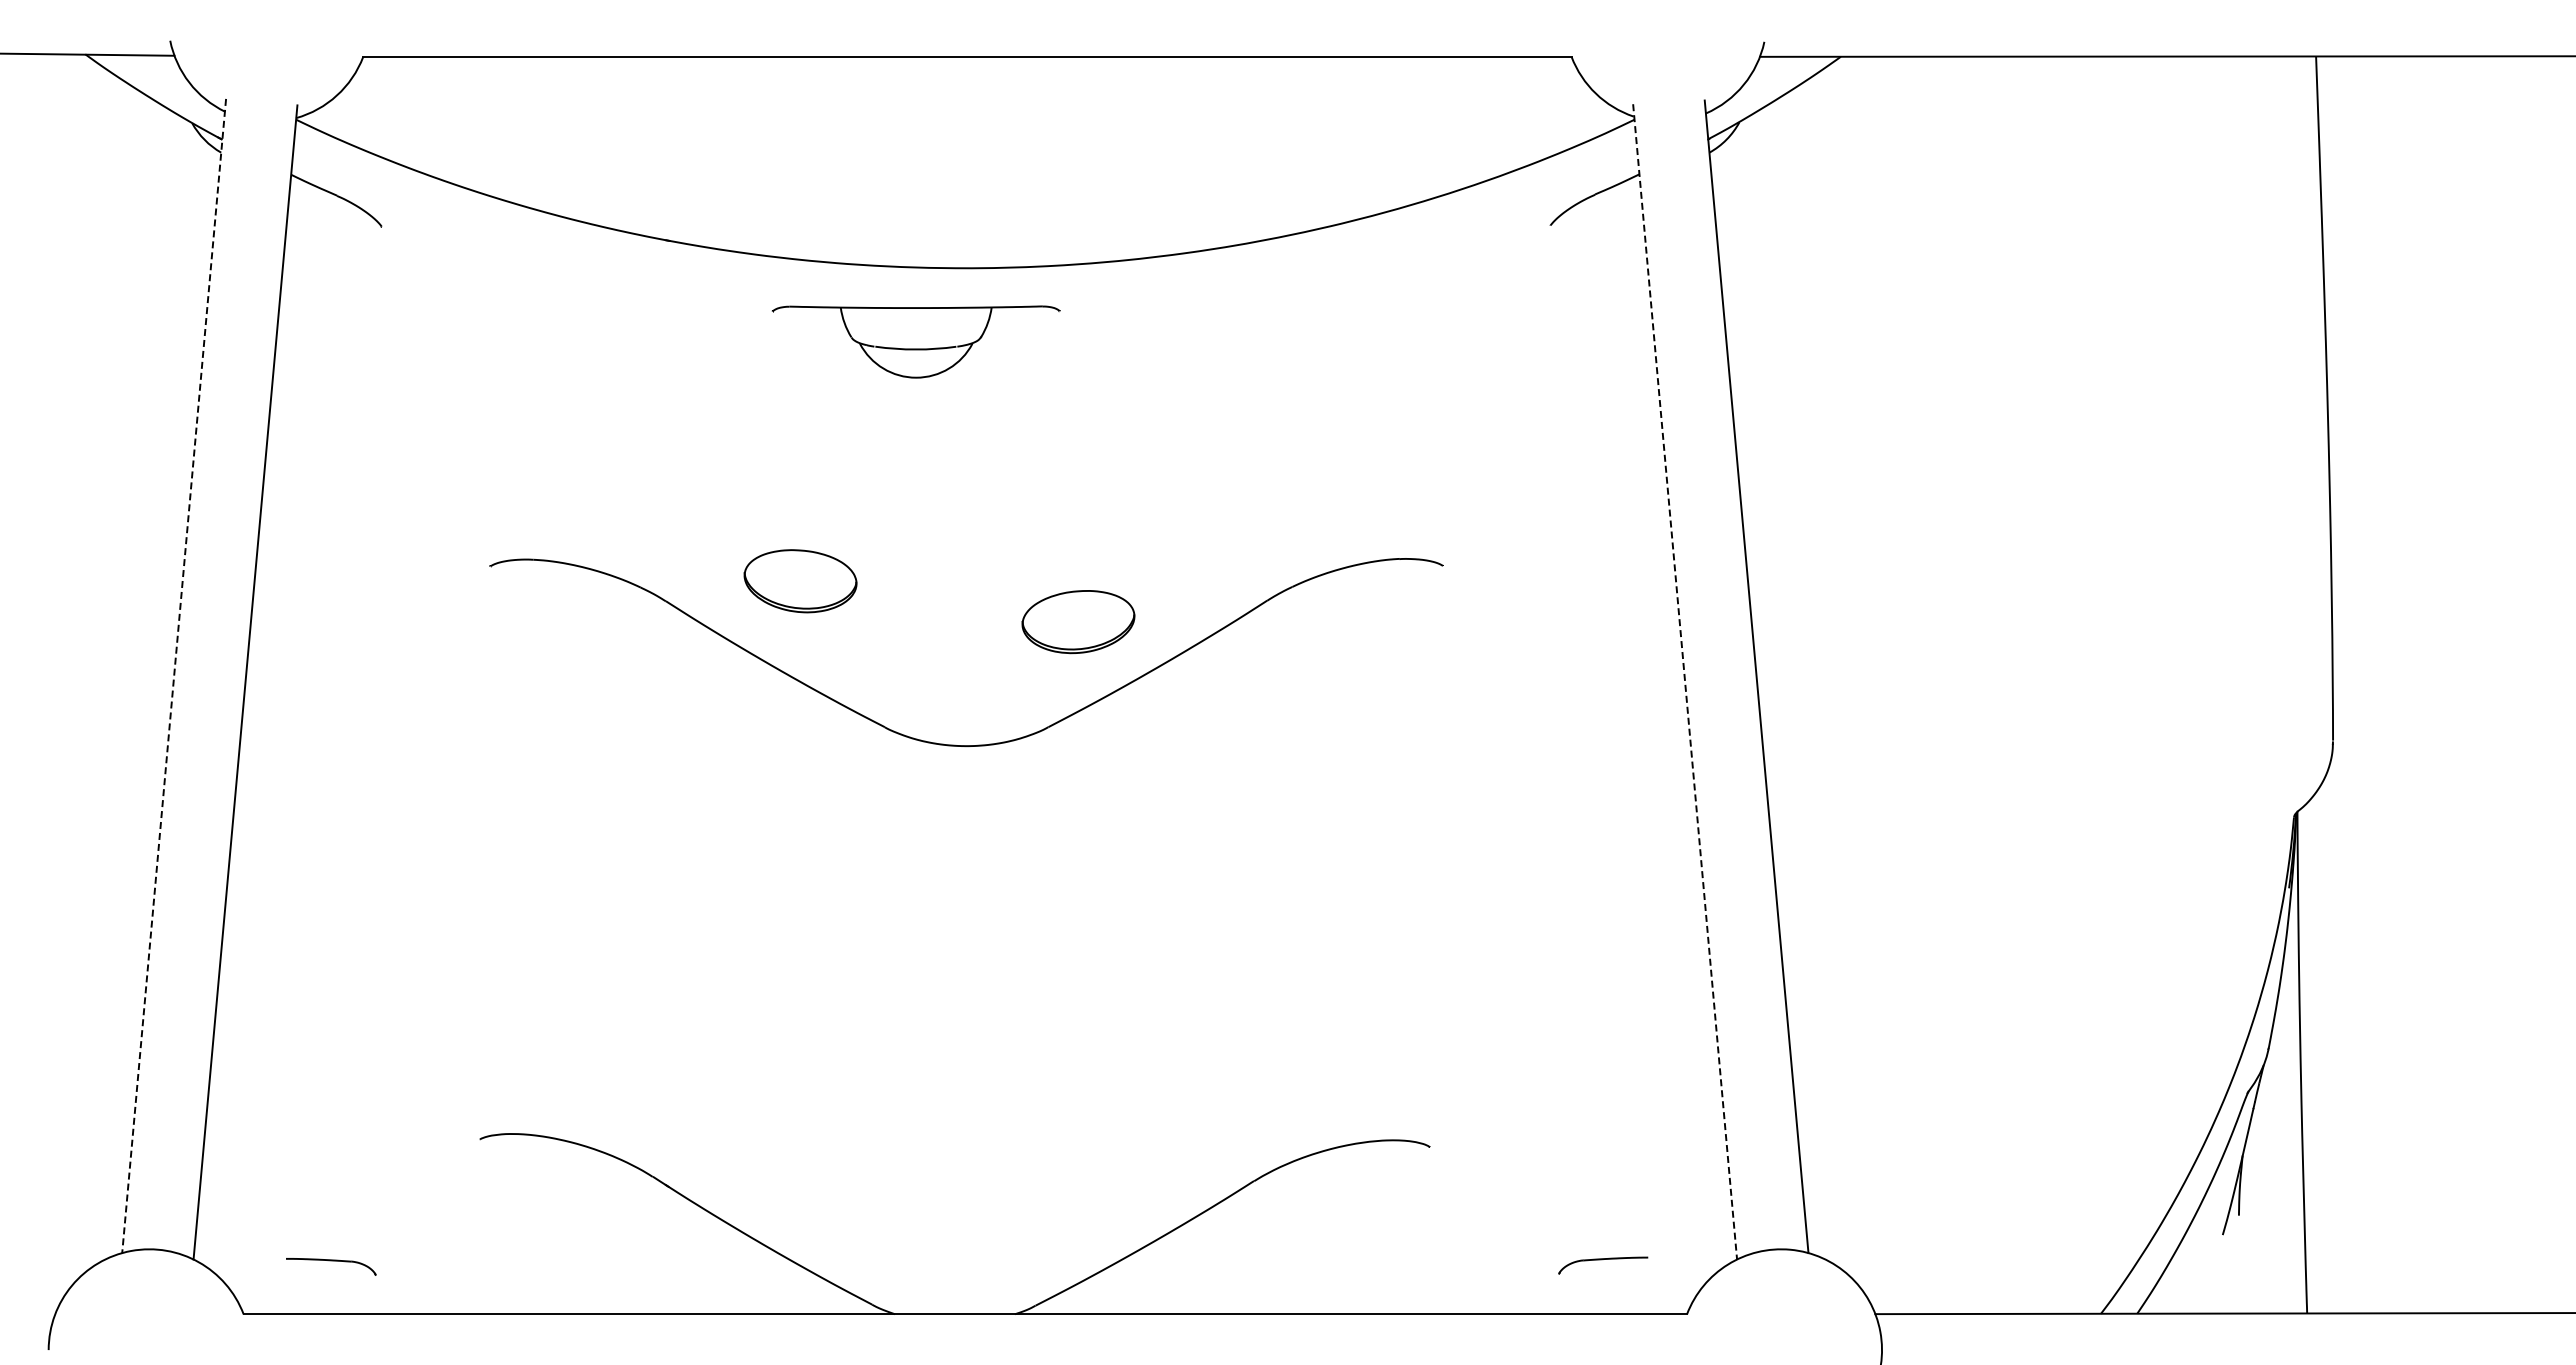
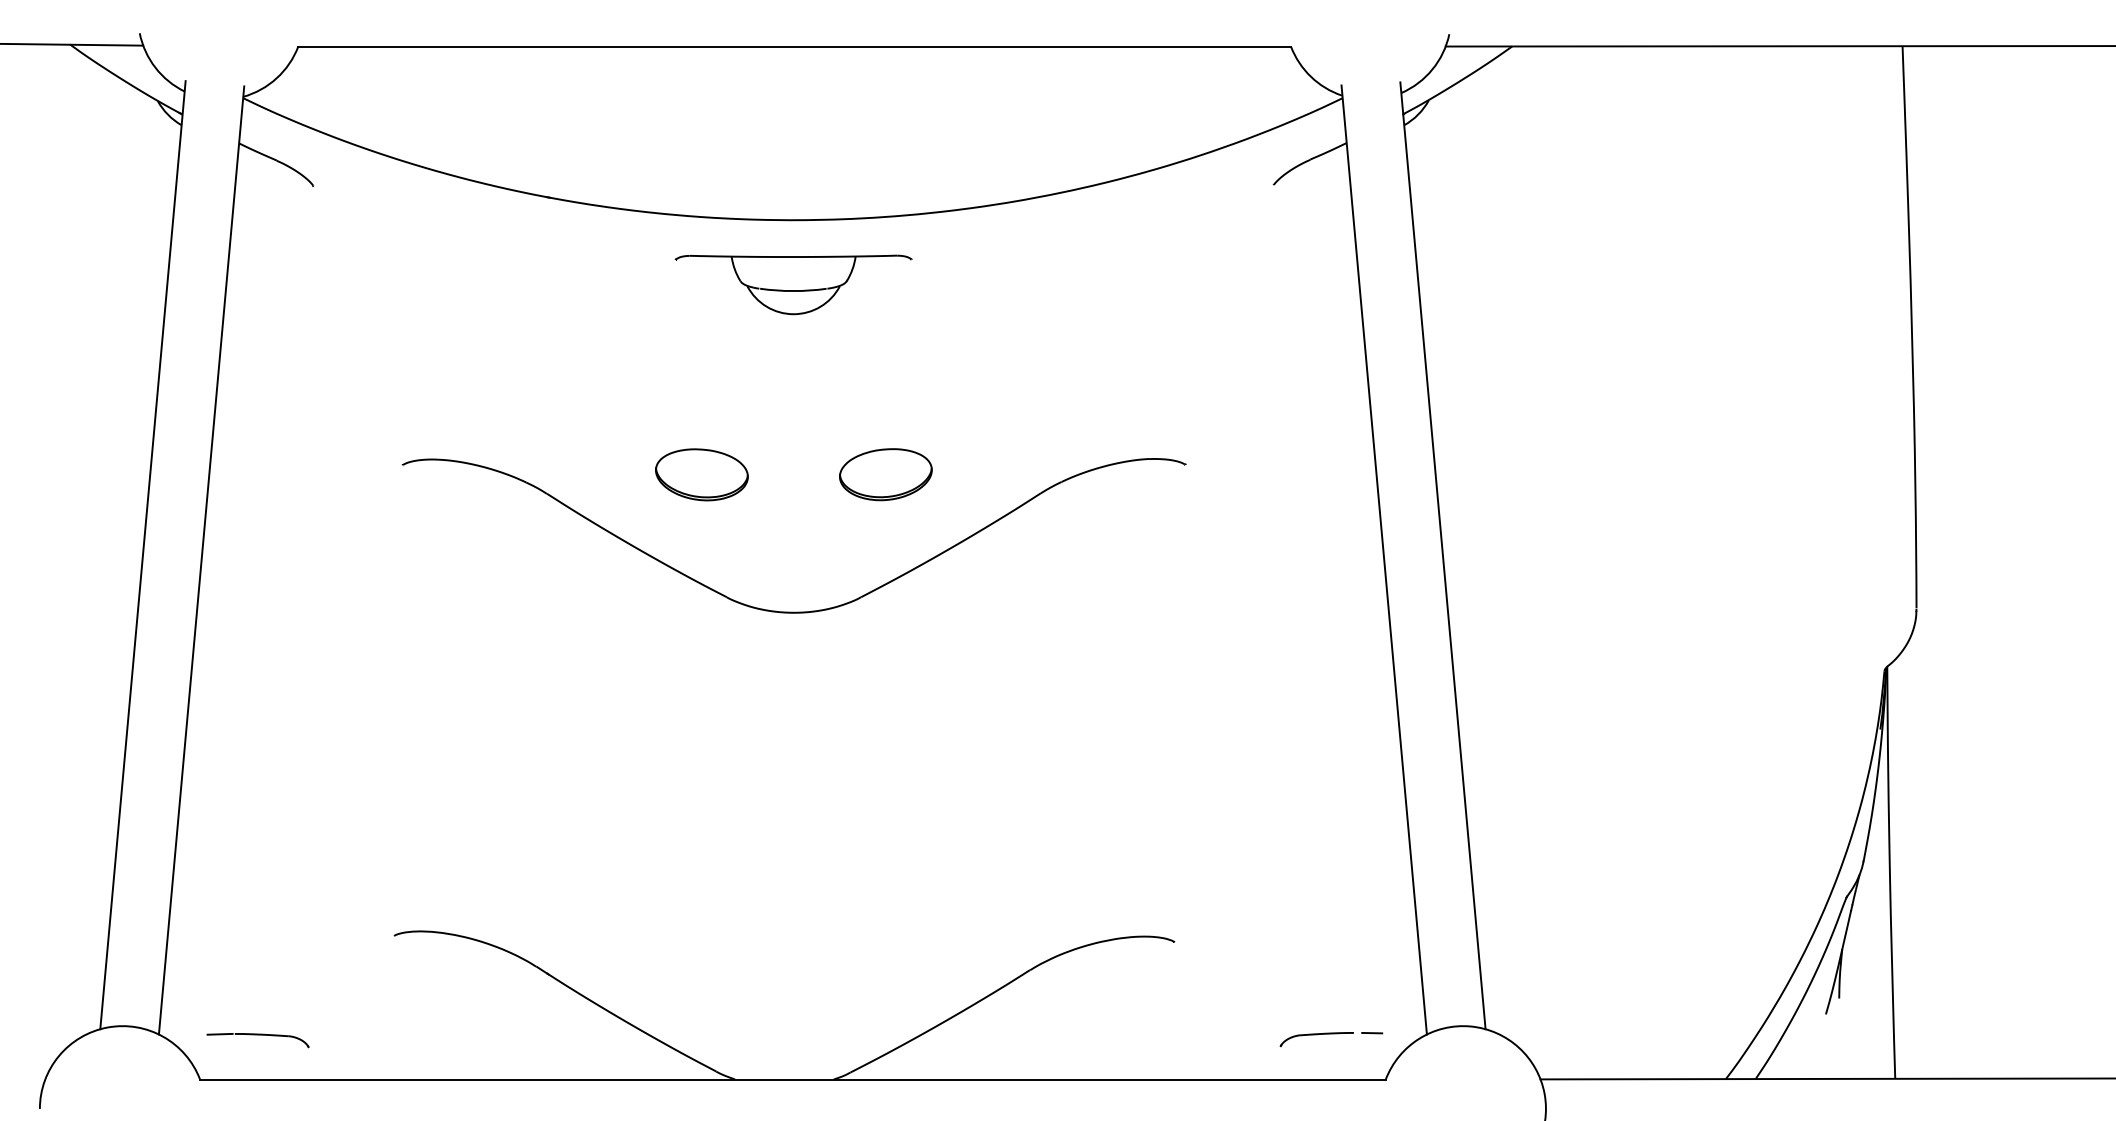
part: (915, 341) -> (793, 284), moved
part: (800, 581) -> (701, 475), moved
part: (1078, 622) -> (885, 475), moved
line: (174, 676) -> (143, 555), dashed -> solid
line: (1685, 681) -> (1384, 559), dashed -> solid
line: (1670, 1257) -> (1372, 1032), added
line: (267, 1258) -> (219, 1033), added

